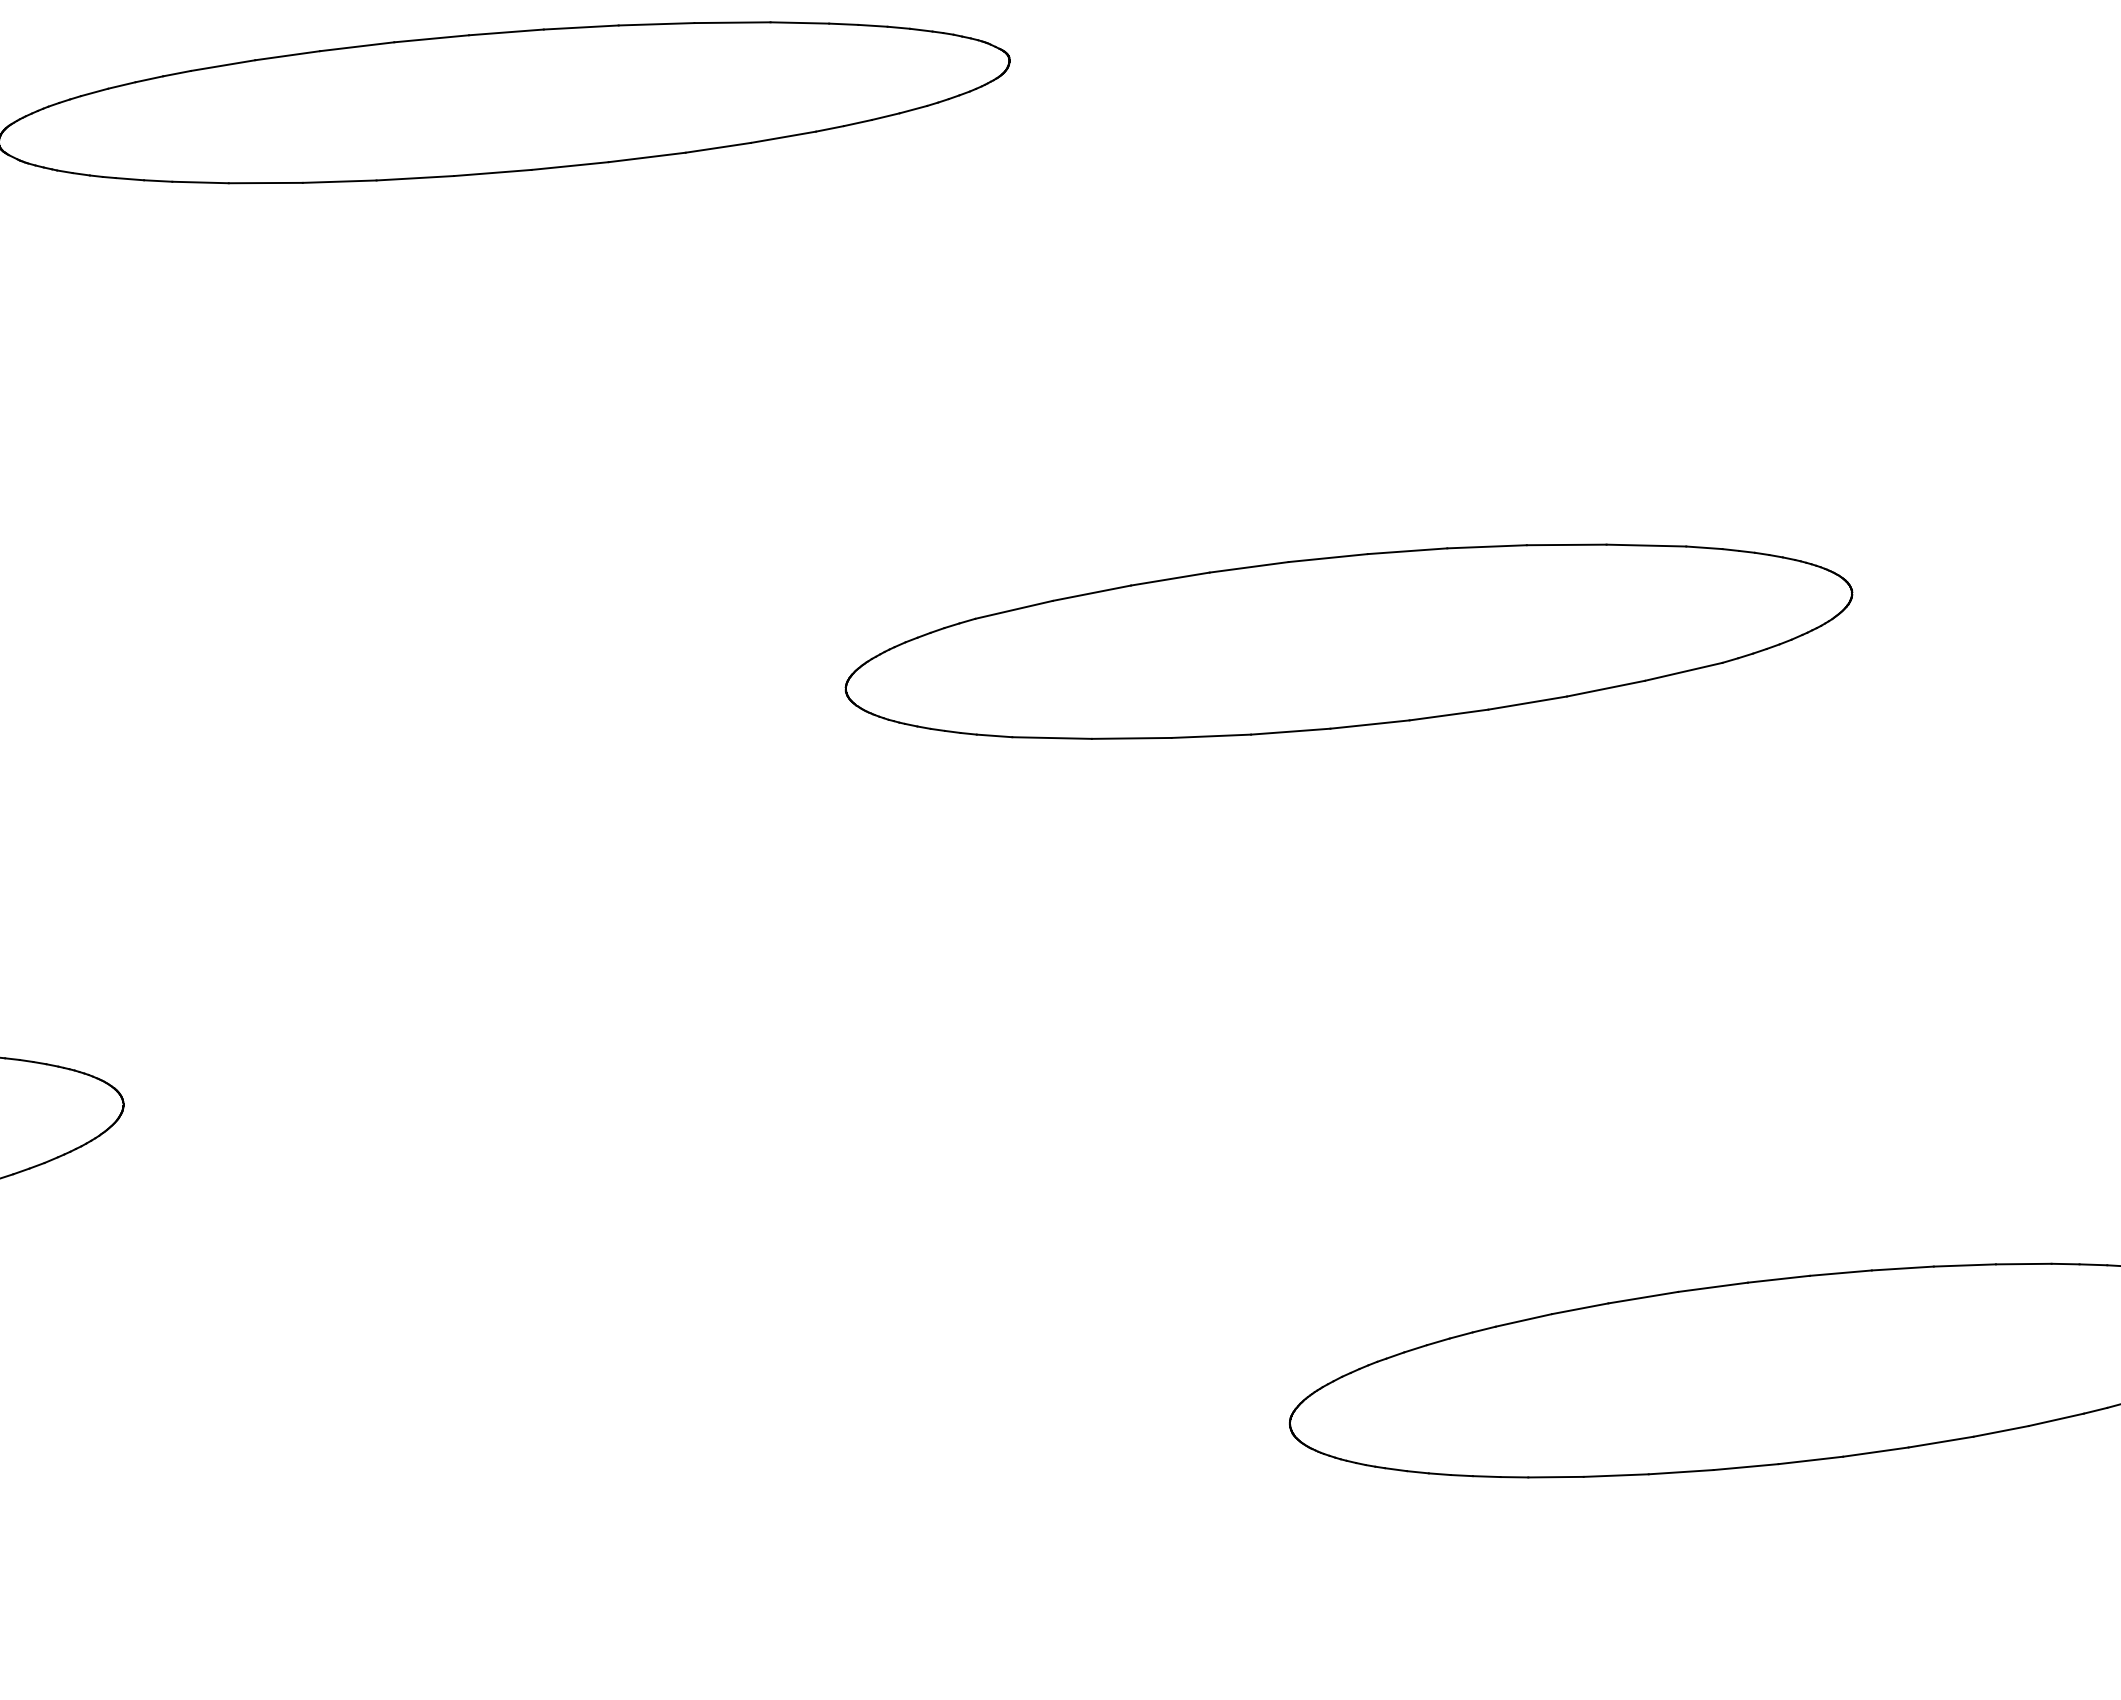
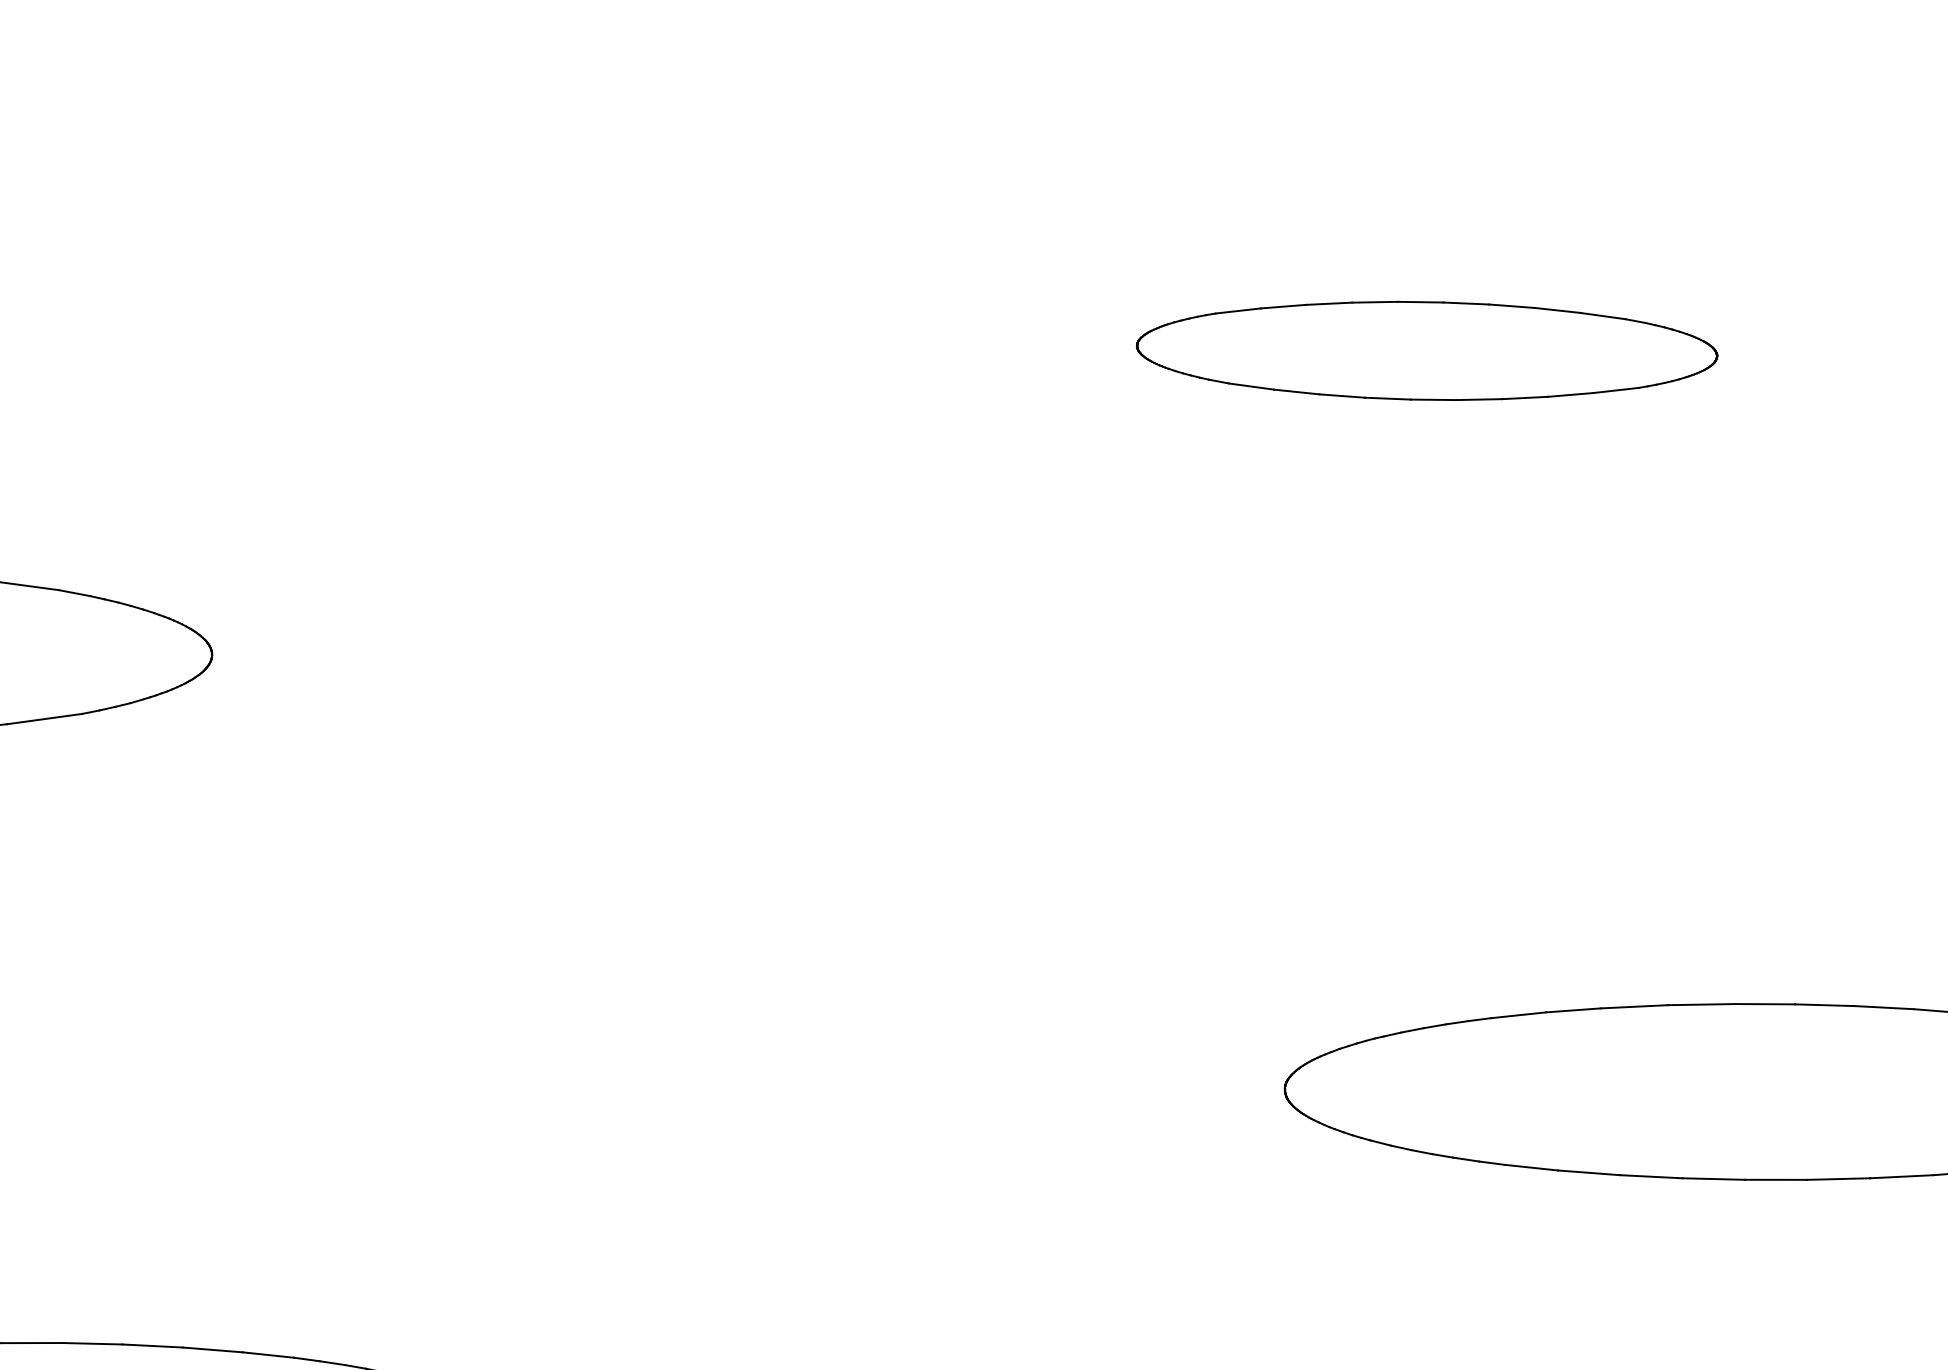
part: (1348, 641) -> (1426, 351), size x0.6

